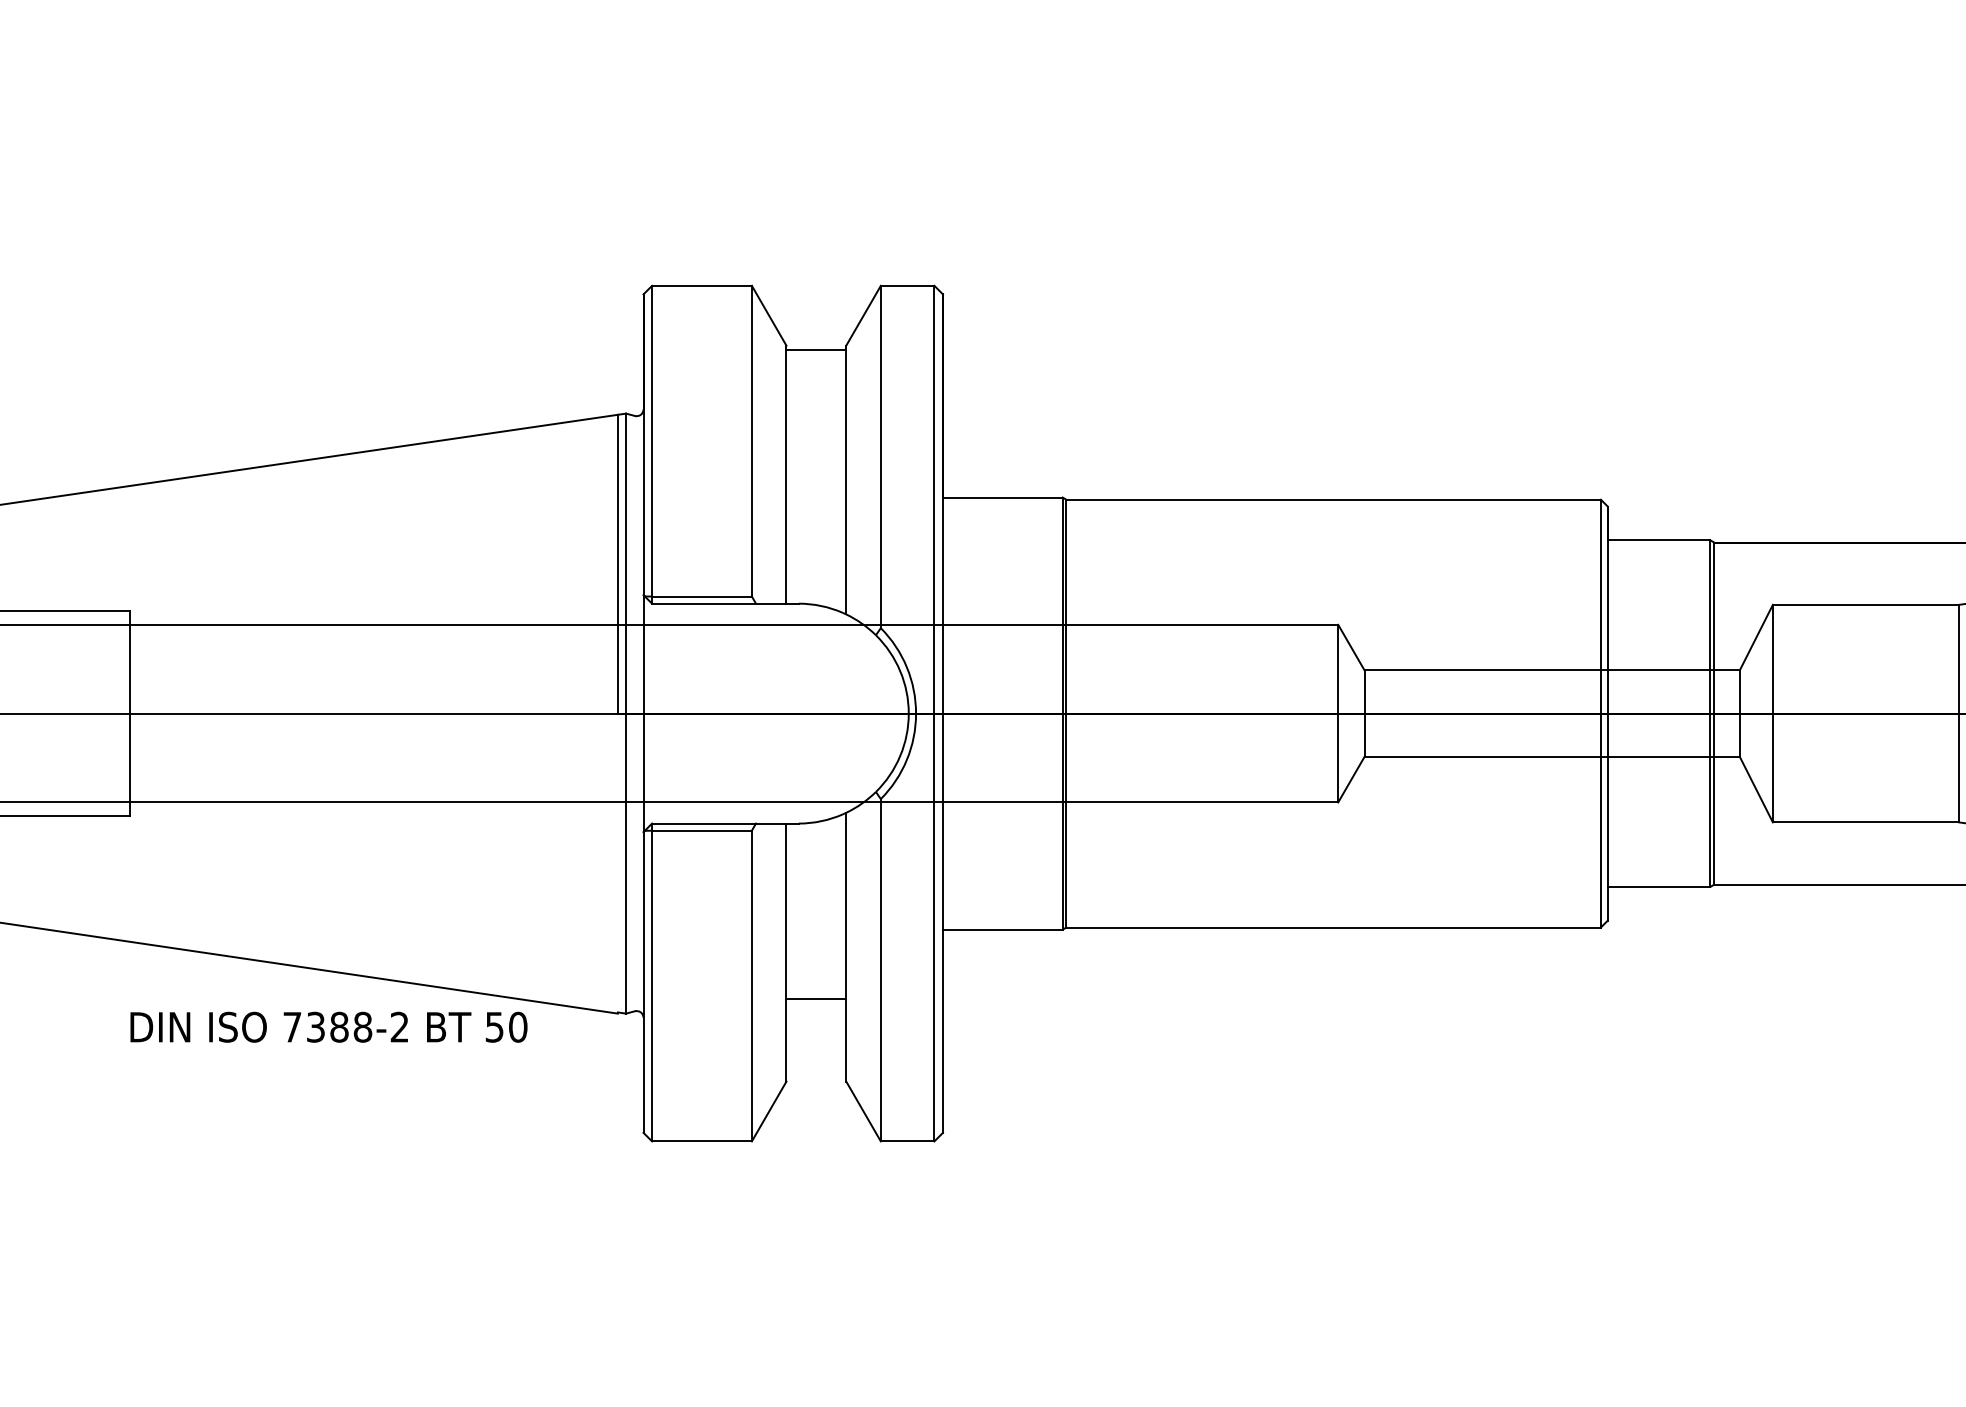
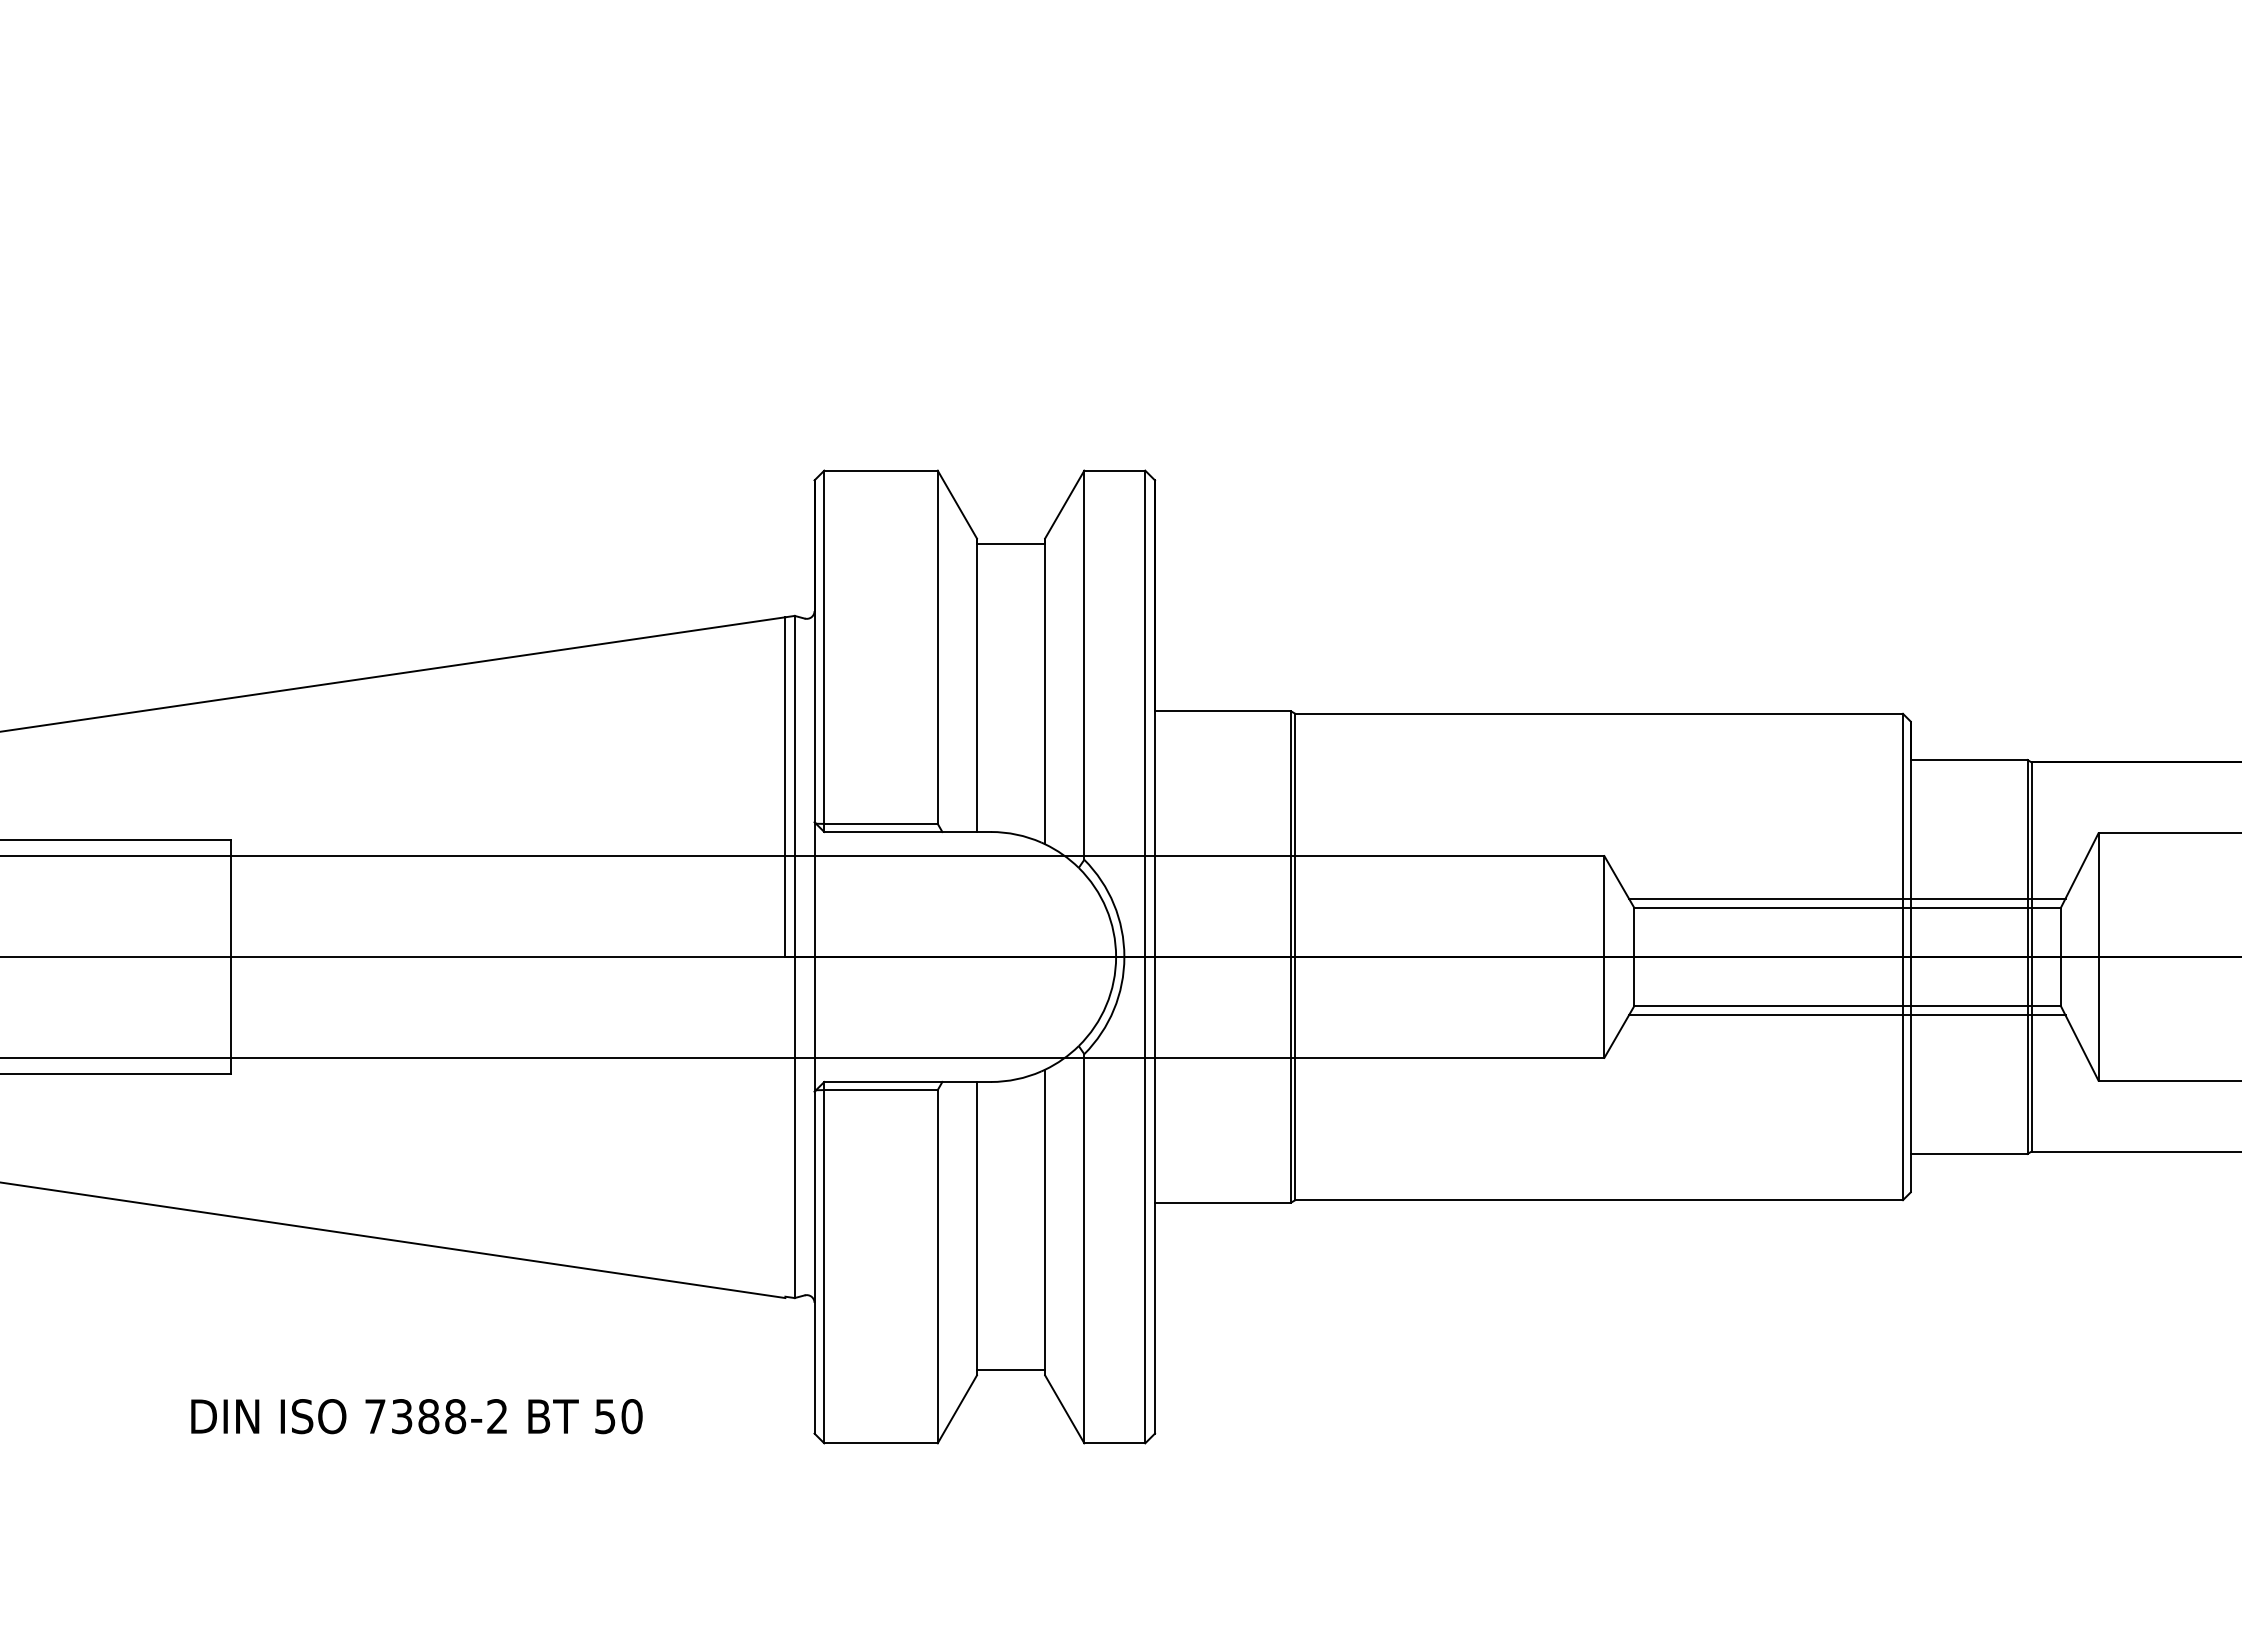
line: (1552, 662) -> (1847, 898), added
line: (1552, 765) -> (1847, 1015), added
line: (816, 999) -> (1011, 1370), moved
text: (328, 1027) -> (416, 1416), moved

